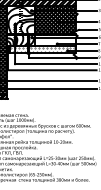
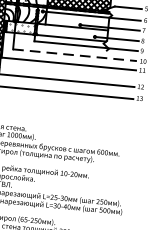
hatch: (52, 49) -> (72, 32), removed
line: (55, 64) -> (74, 55), solid -> dashed

